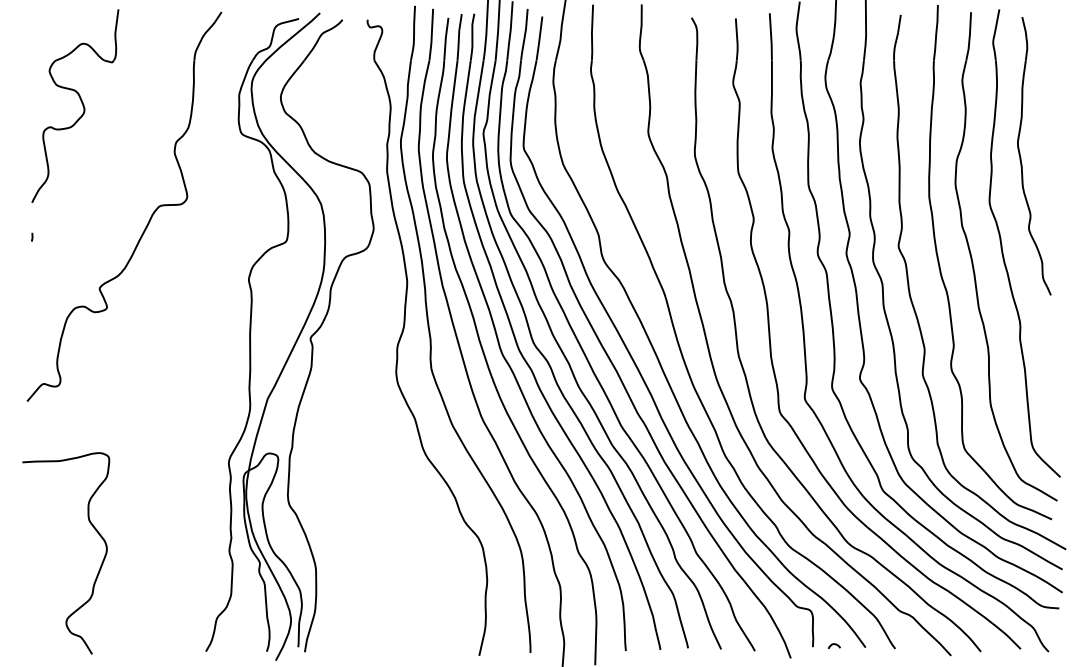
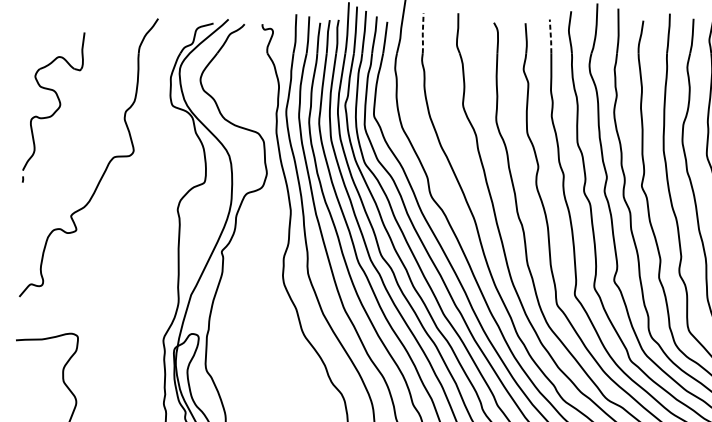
line: (591, 33) -> (422, 33), solid -> dashed
line: (771, 36) -> (551, 36), solid -> dashed
part: (81, 103) -> (58, 99), moved

